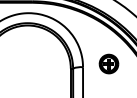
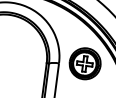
part: (108, 63) -> (84, 63), size x1.67

